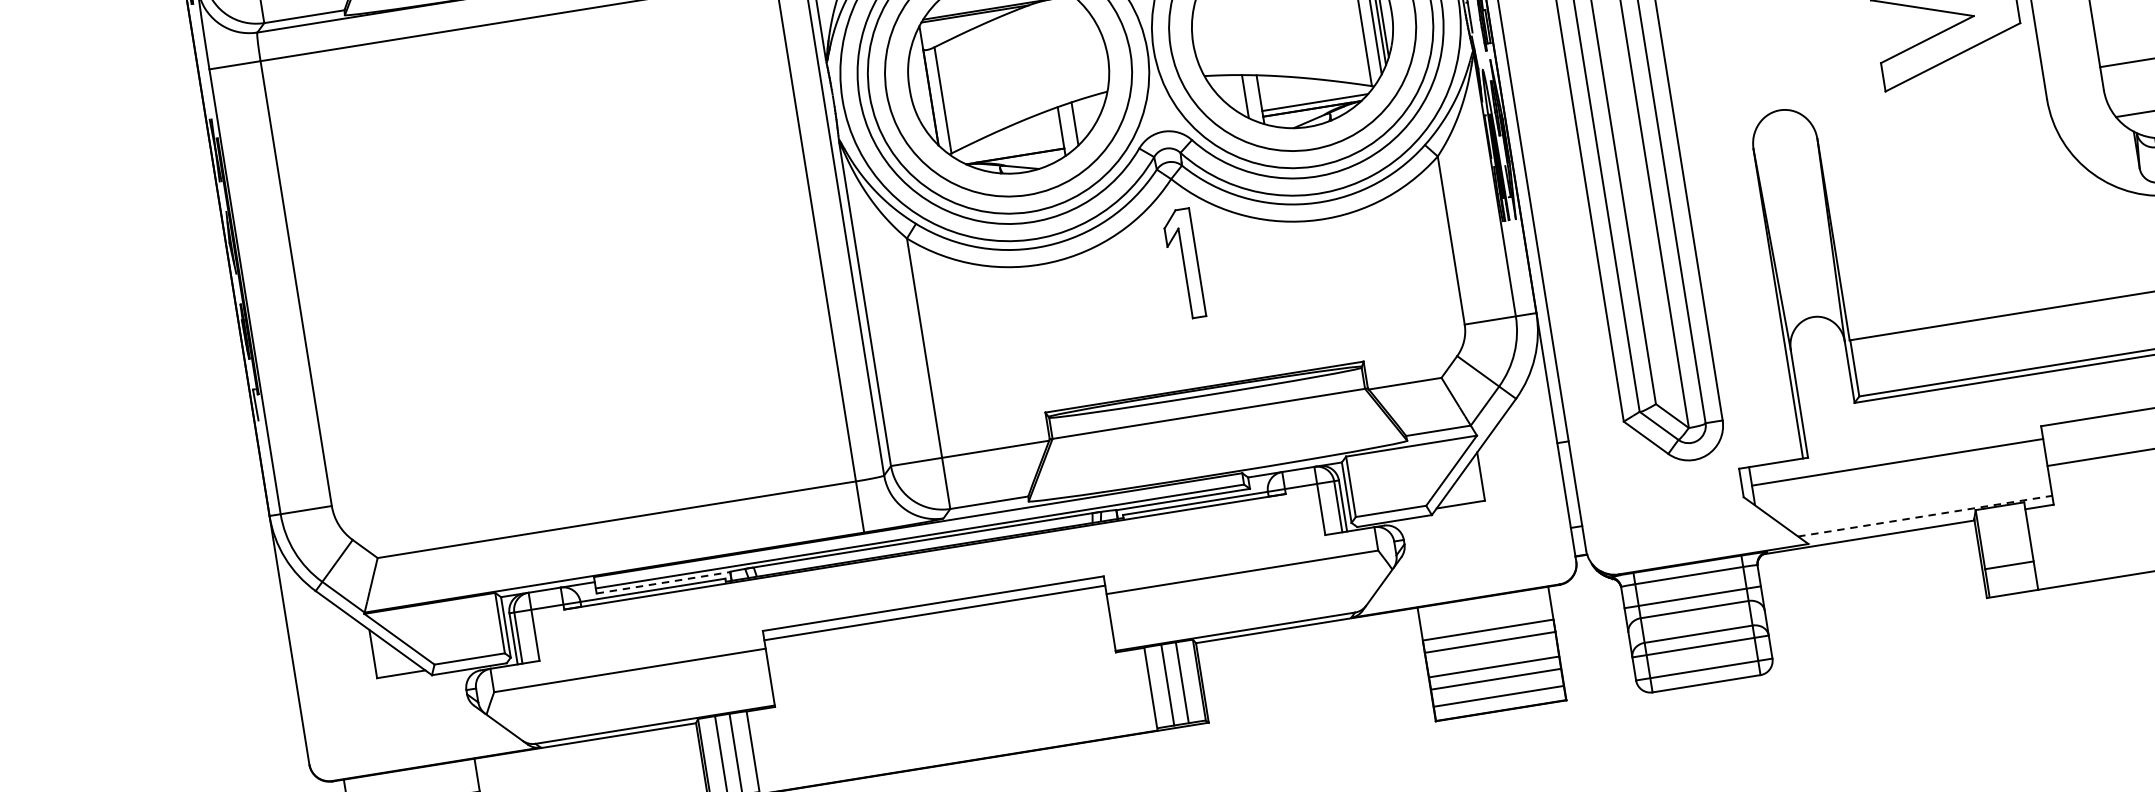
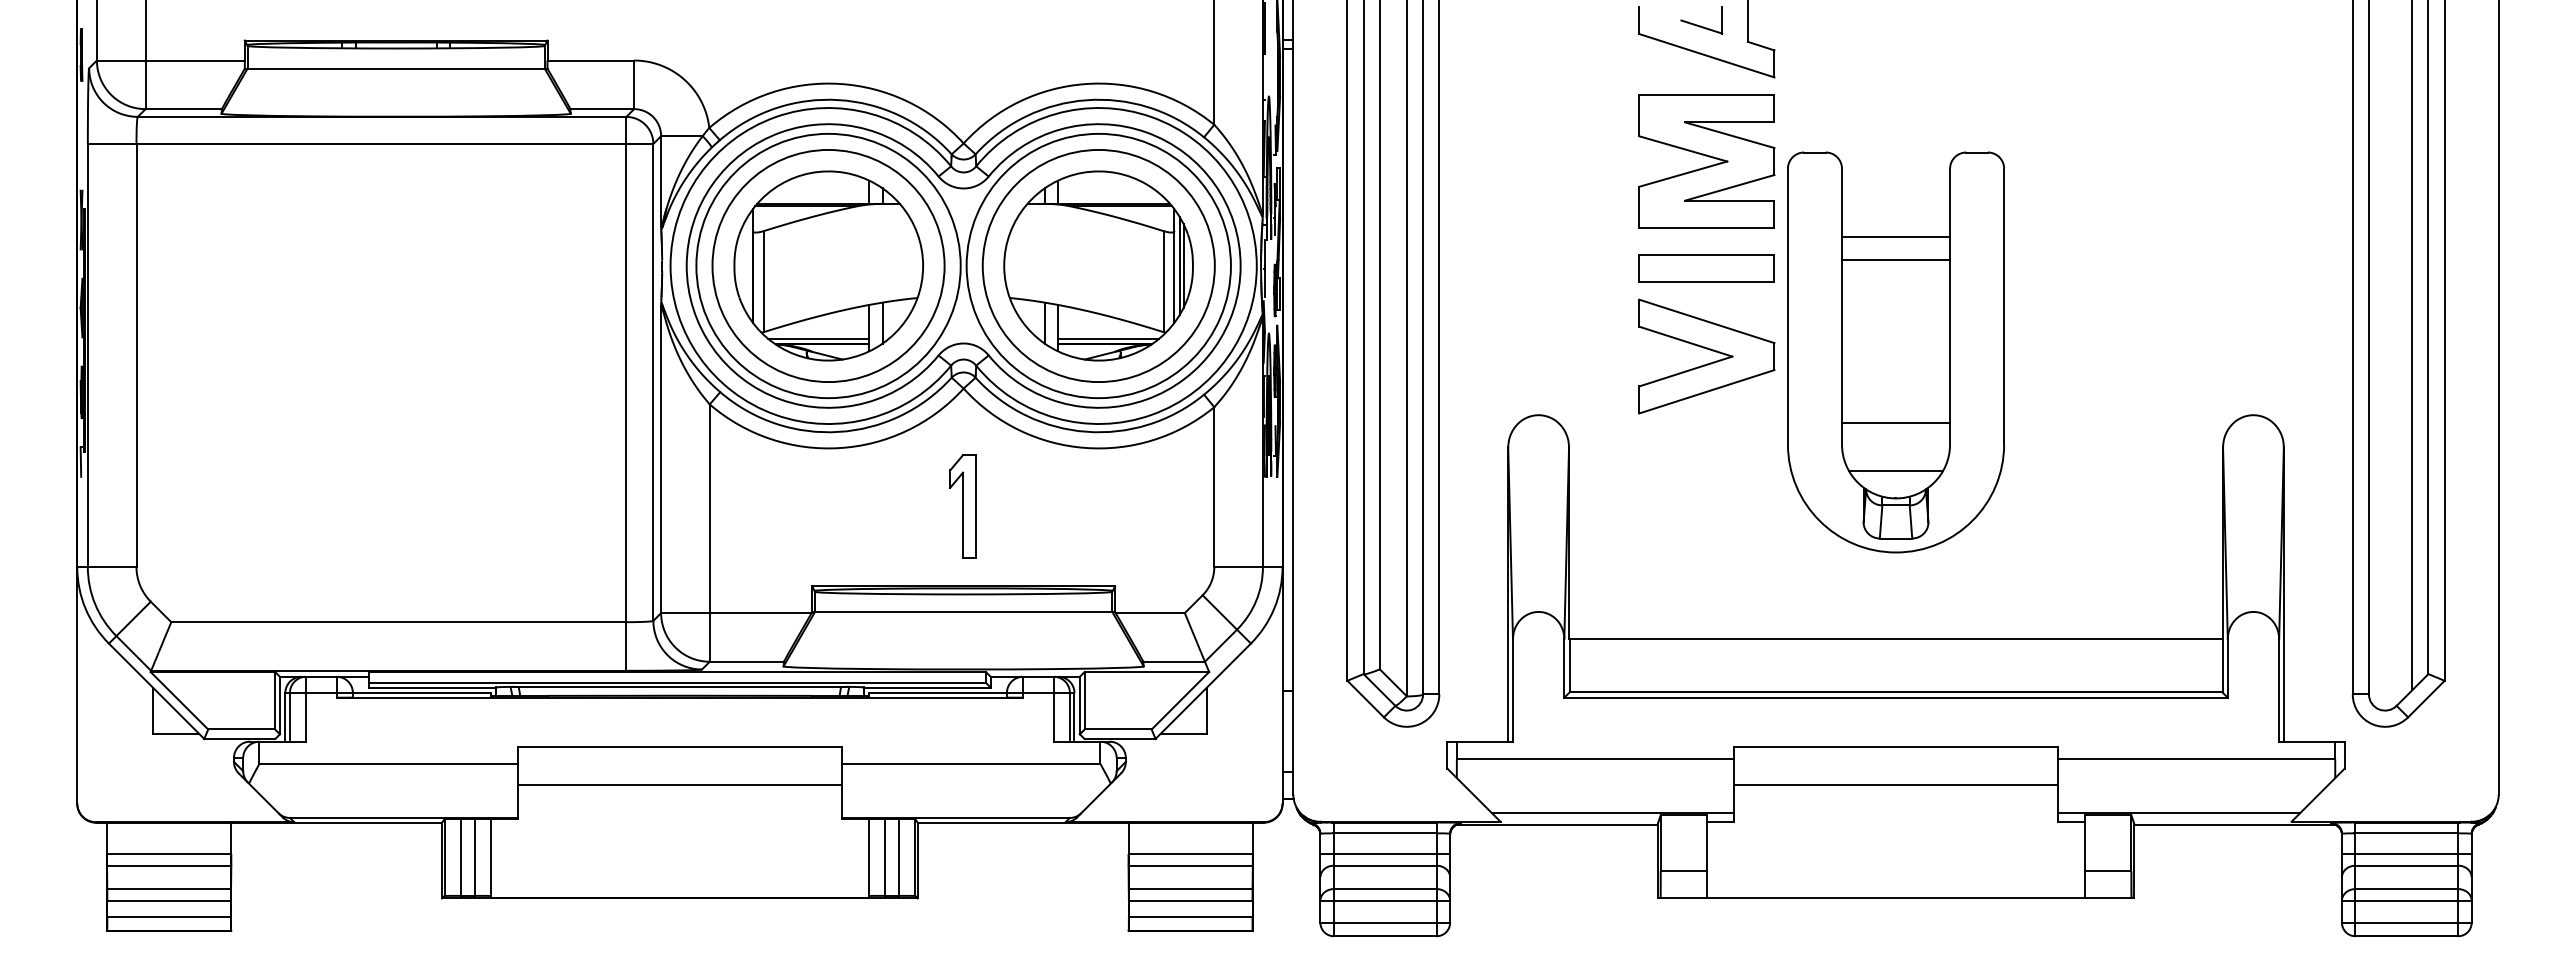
line: (1010, 150) -> (818, 338), added
part: (1183, 264) -> (962, 506), moved
line: (1924, 516) -> (1612, 813), dashed -> solid
line: (663, 582) -> (432, 687), dashed -> solid
line: (934, 612) -> (679, 784), moved

